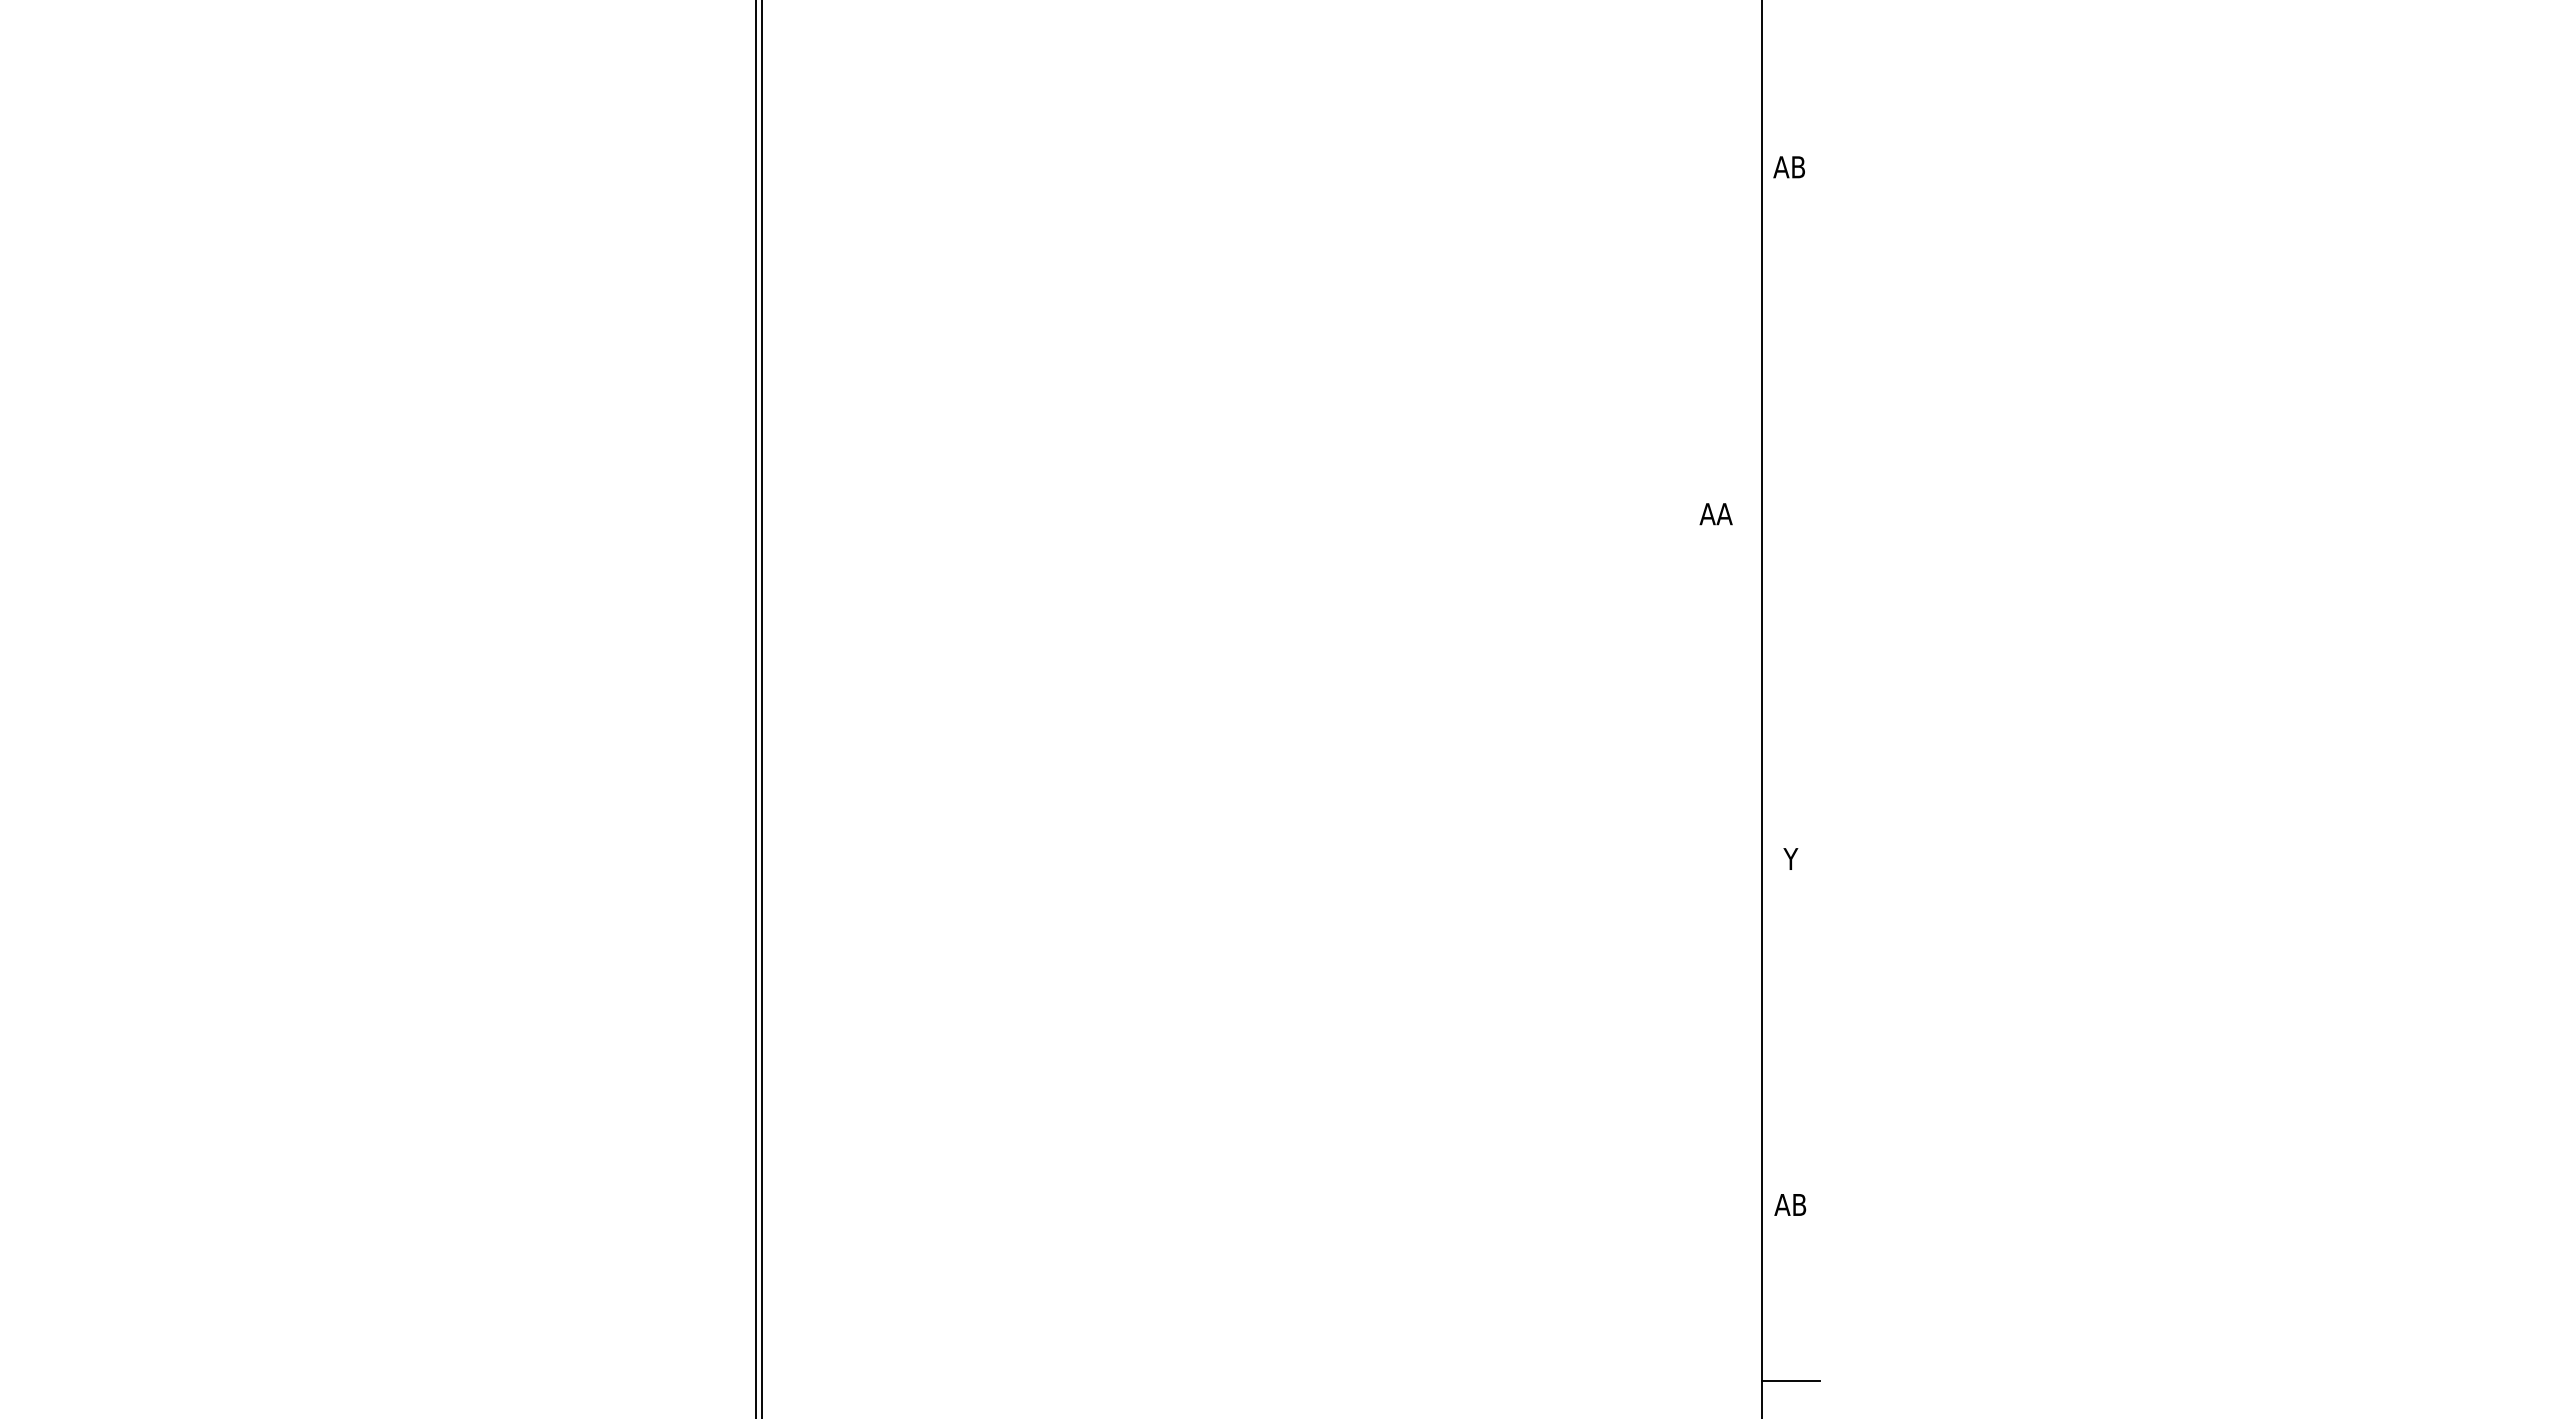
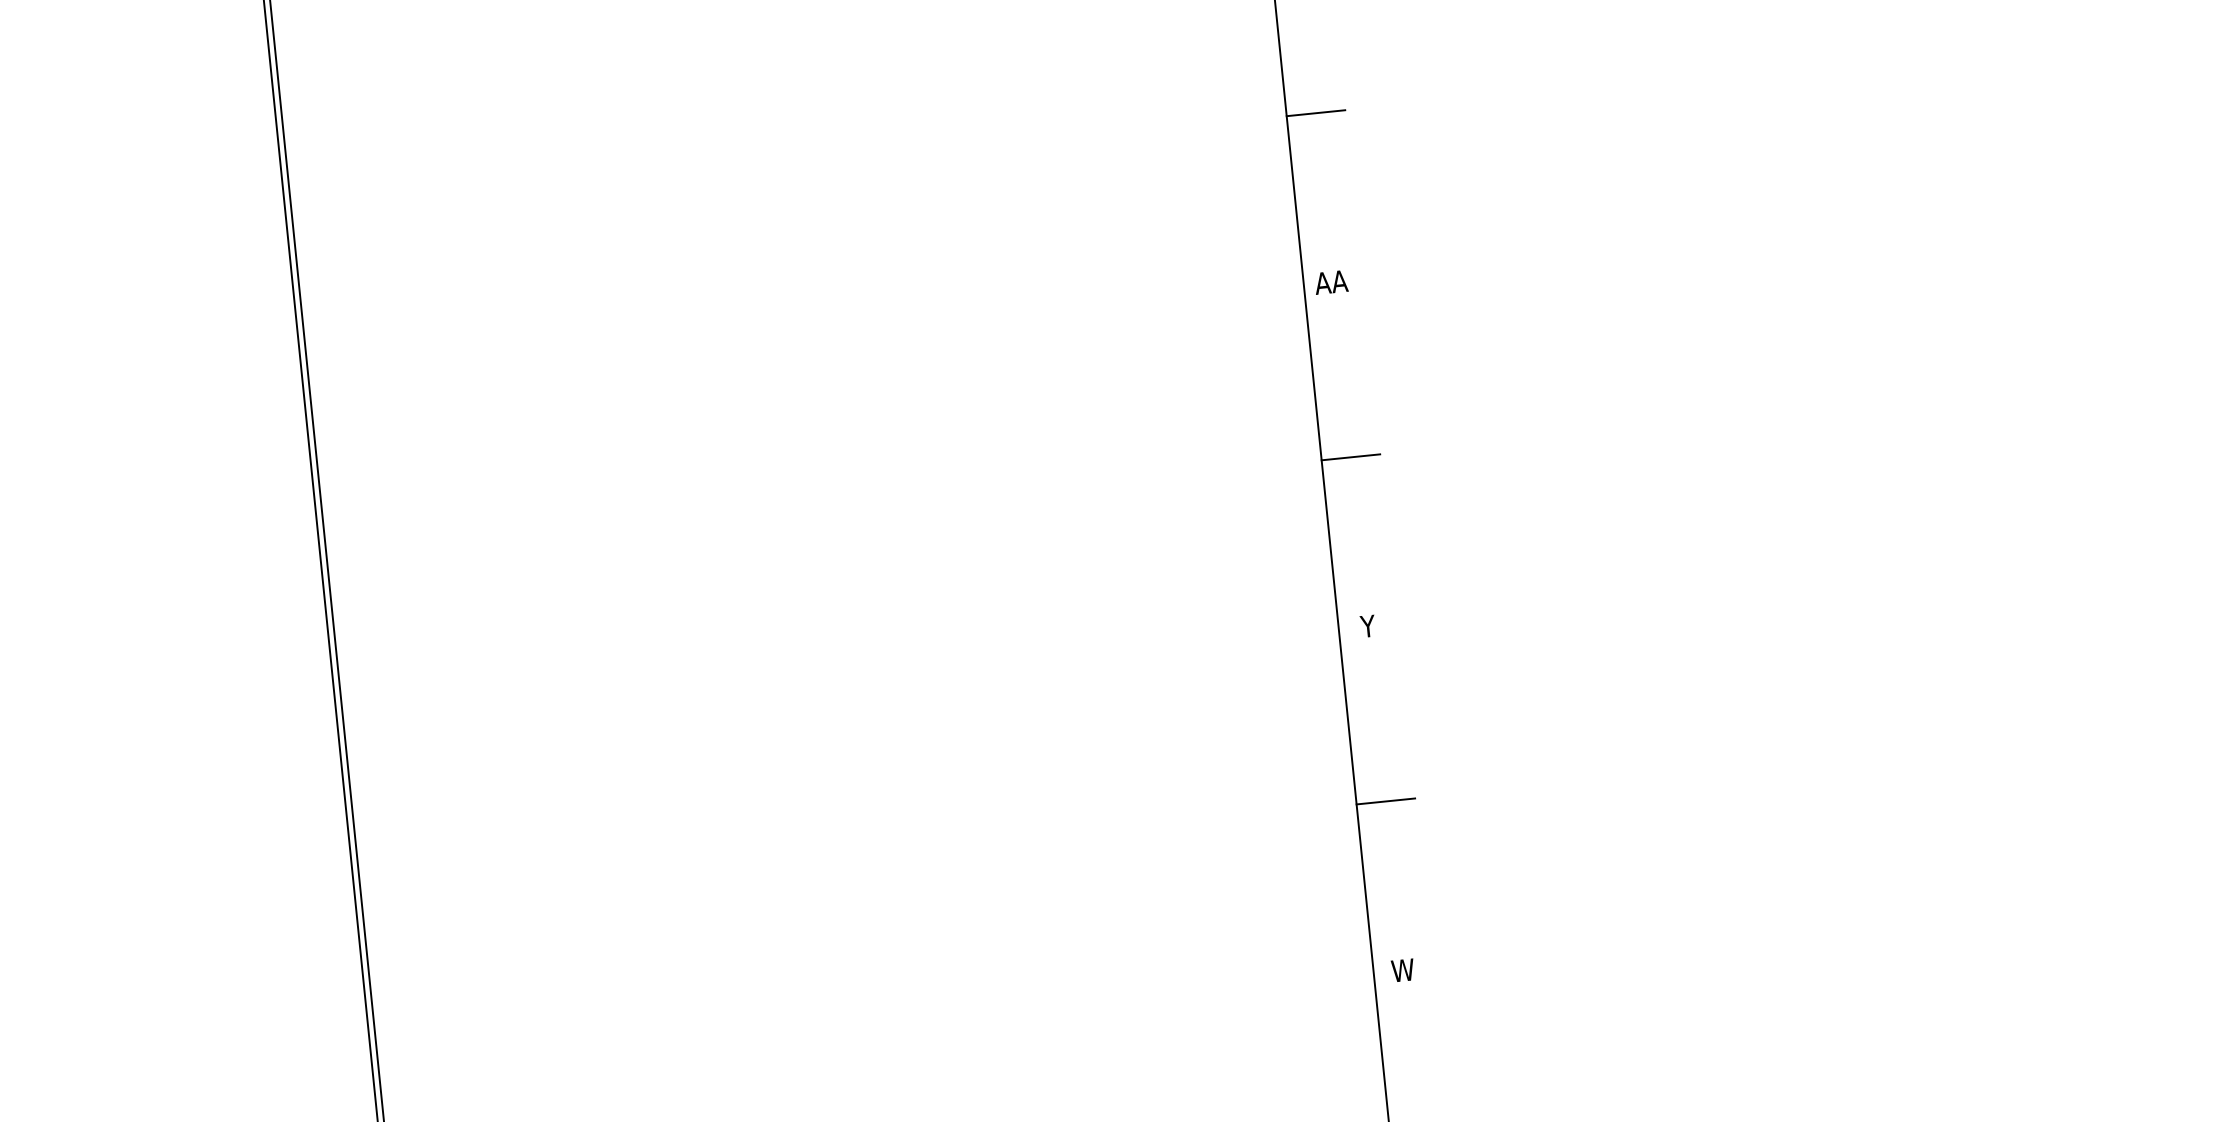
line: (1790, 343) -> (1315, 113), added
text: (1715, 514) -> (1330, 282), moved
line: (1790, 689) -> (1350, 457), added
line: (1790, 1035) -> (1385, 801), added
text: (1790, 1204) -> (1402, 970), AB -> W

